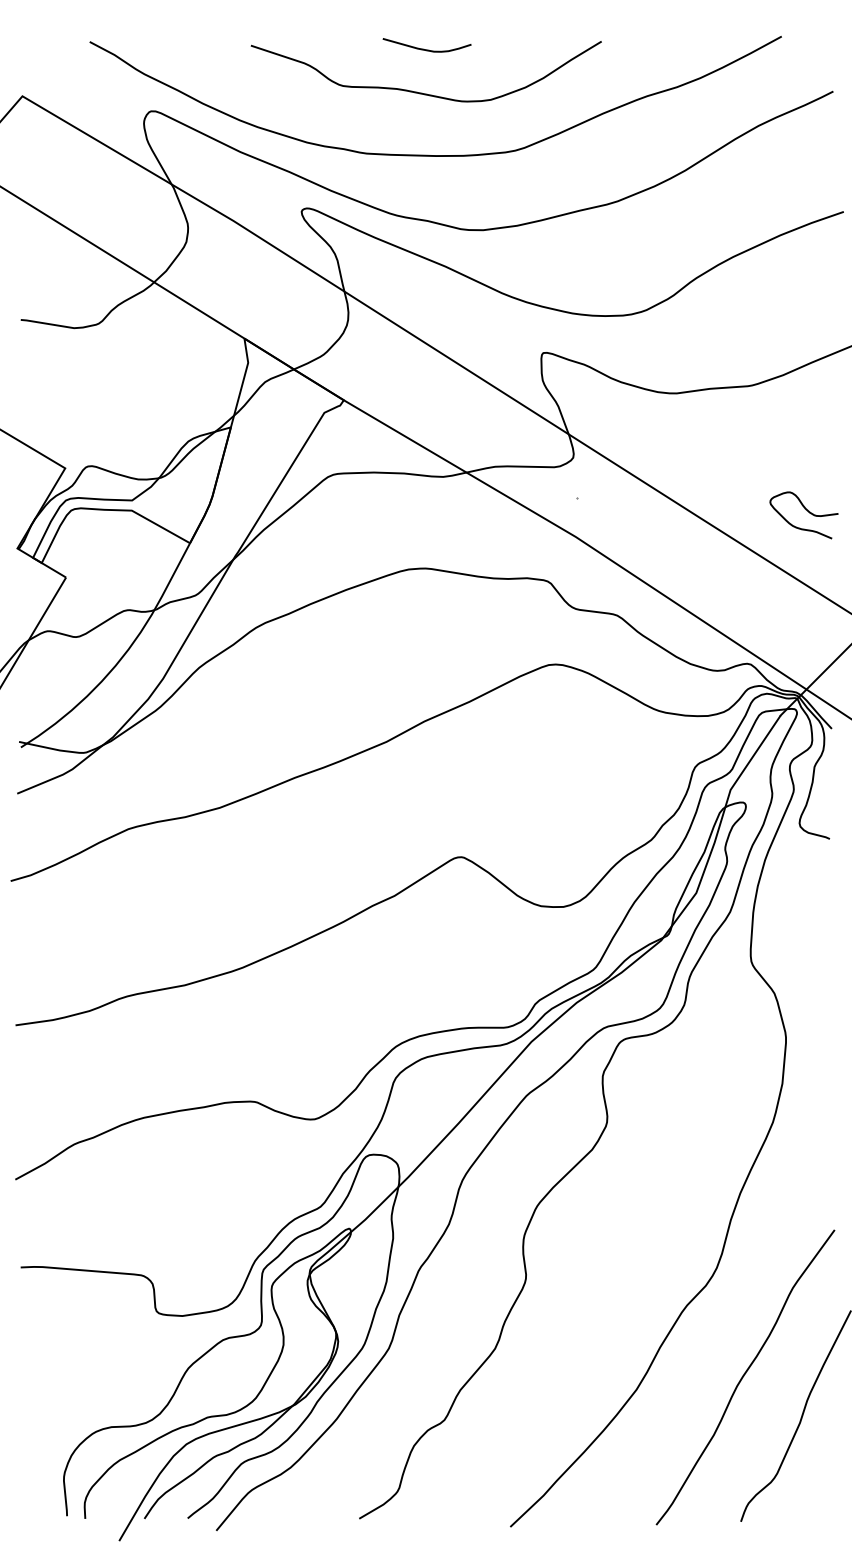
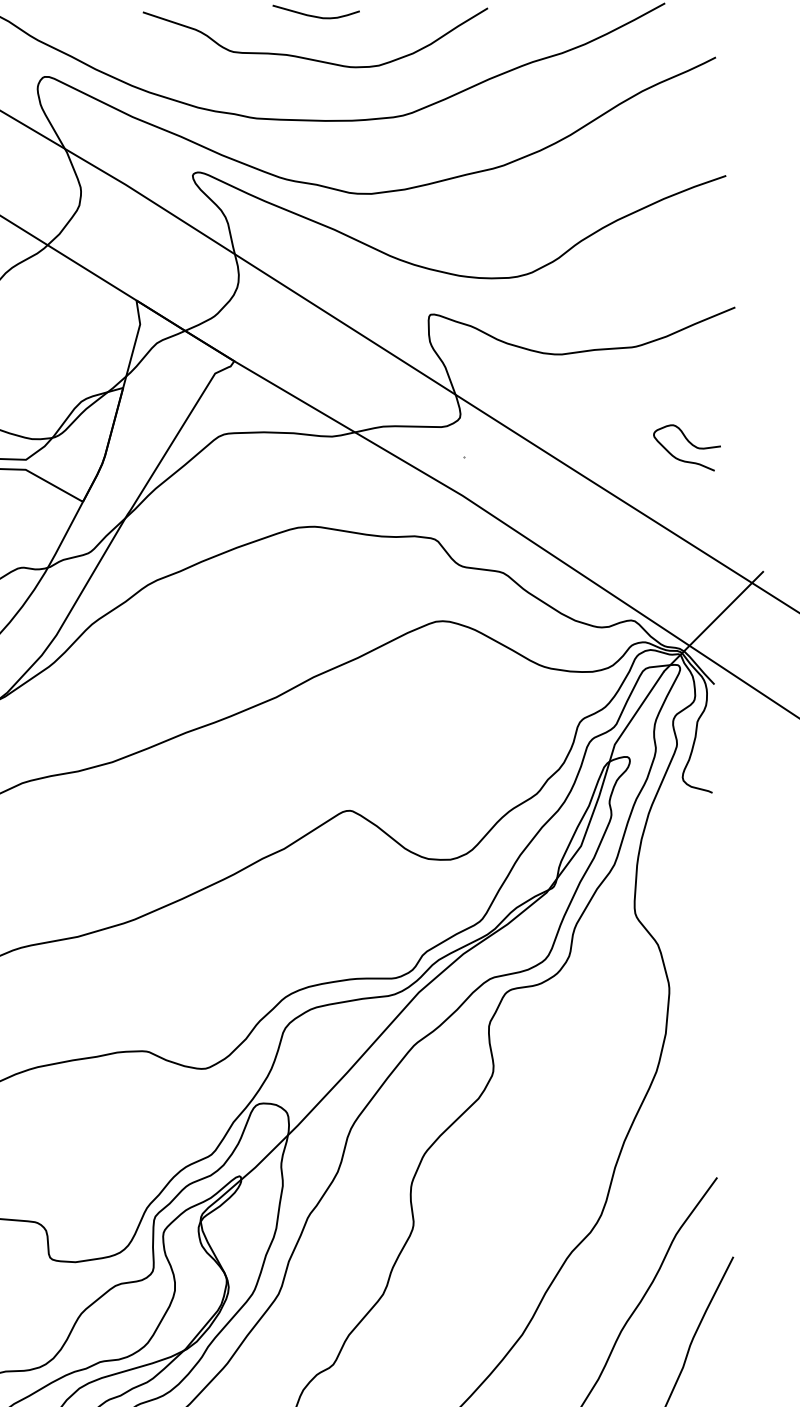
curve: (807, 511) -> (690, 444), moved

